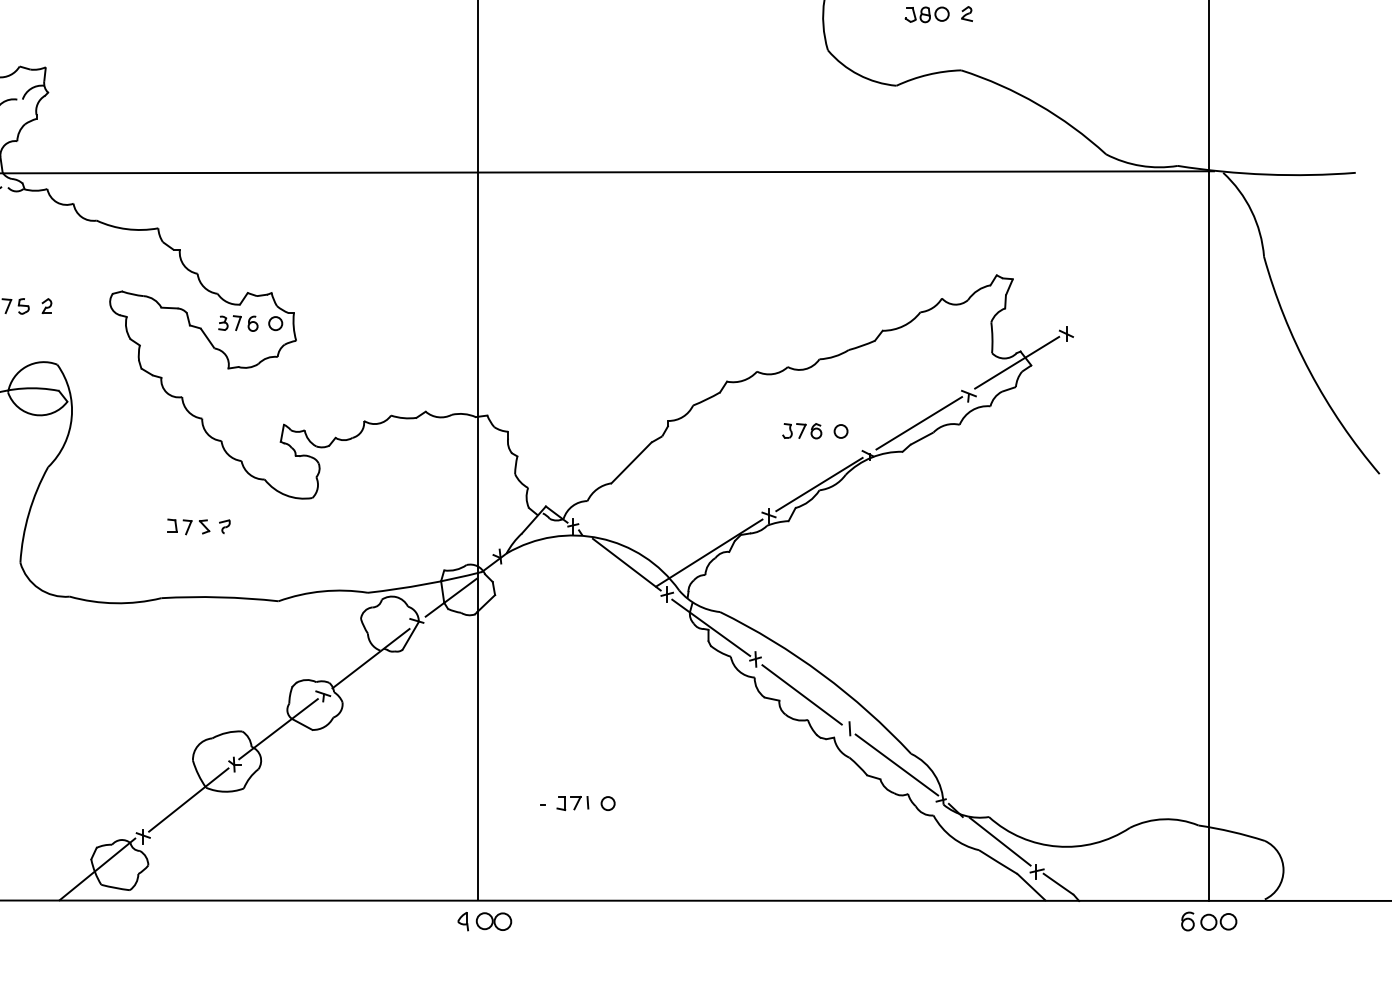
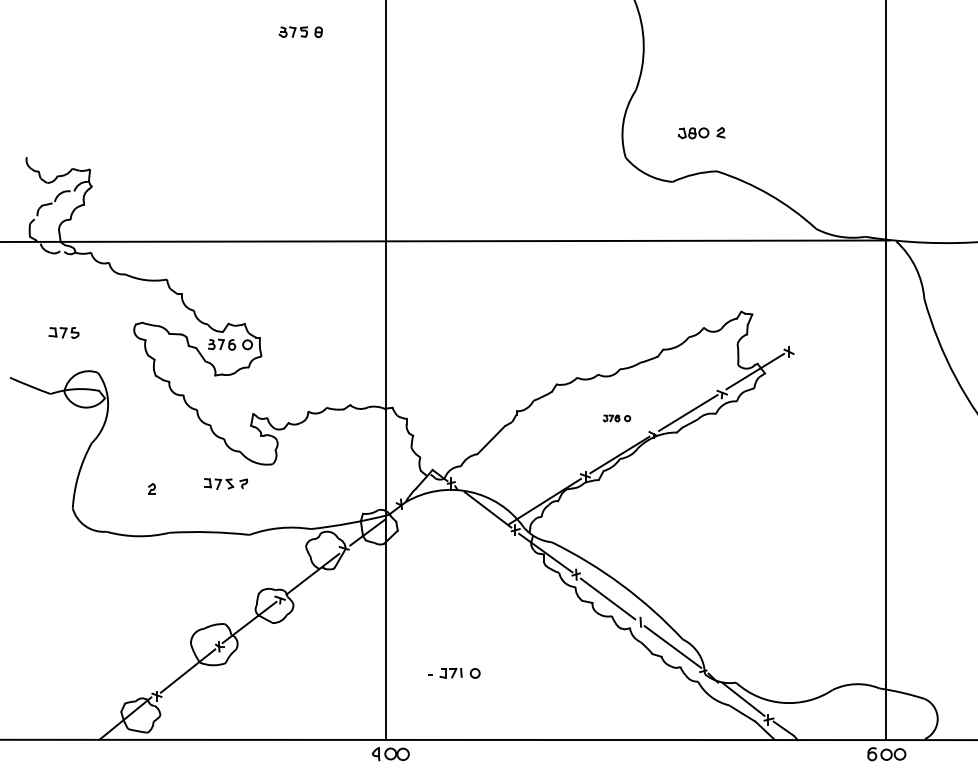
part: (46, 305) -> (151, 488), moved
part: (814, 431) -> (616, 418), size x0.6
part: (198, 526) -> (225, 483), moved

